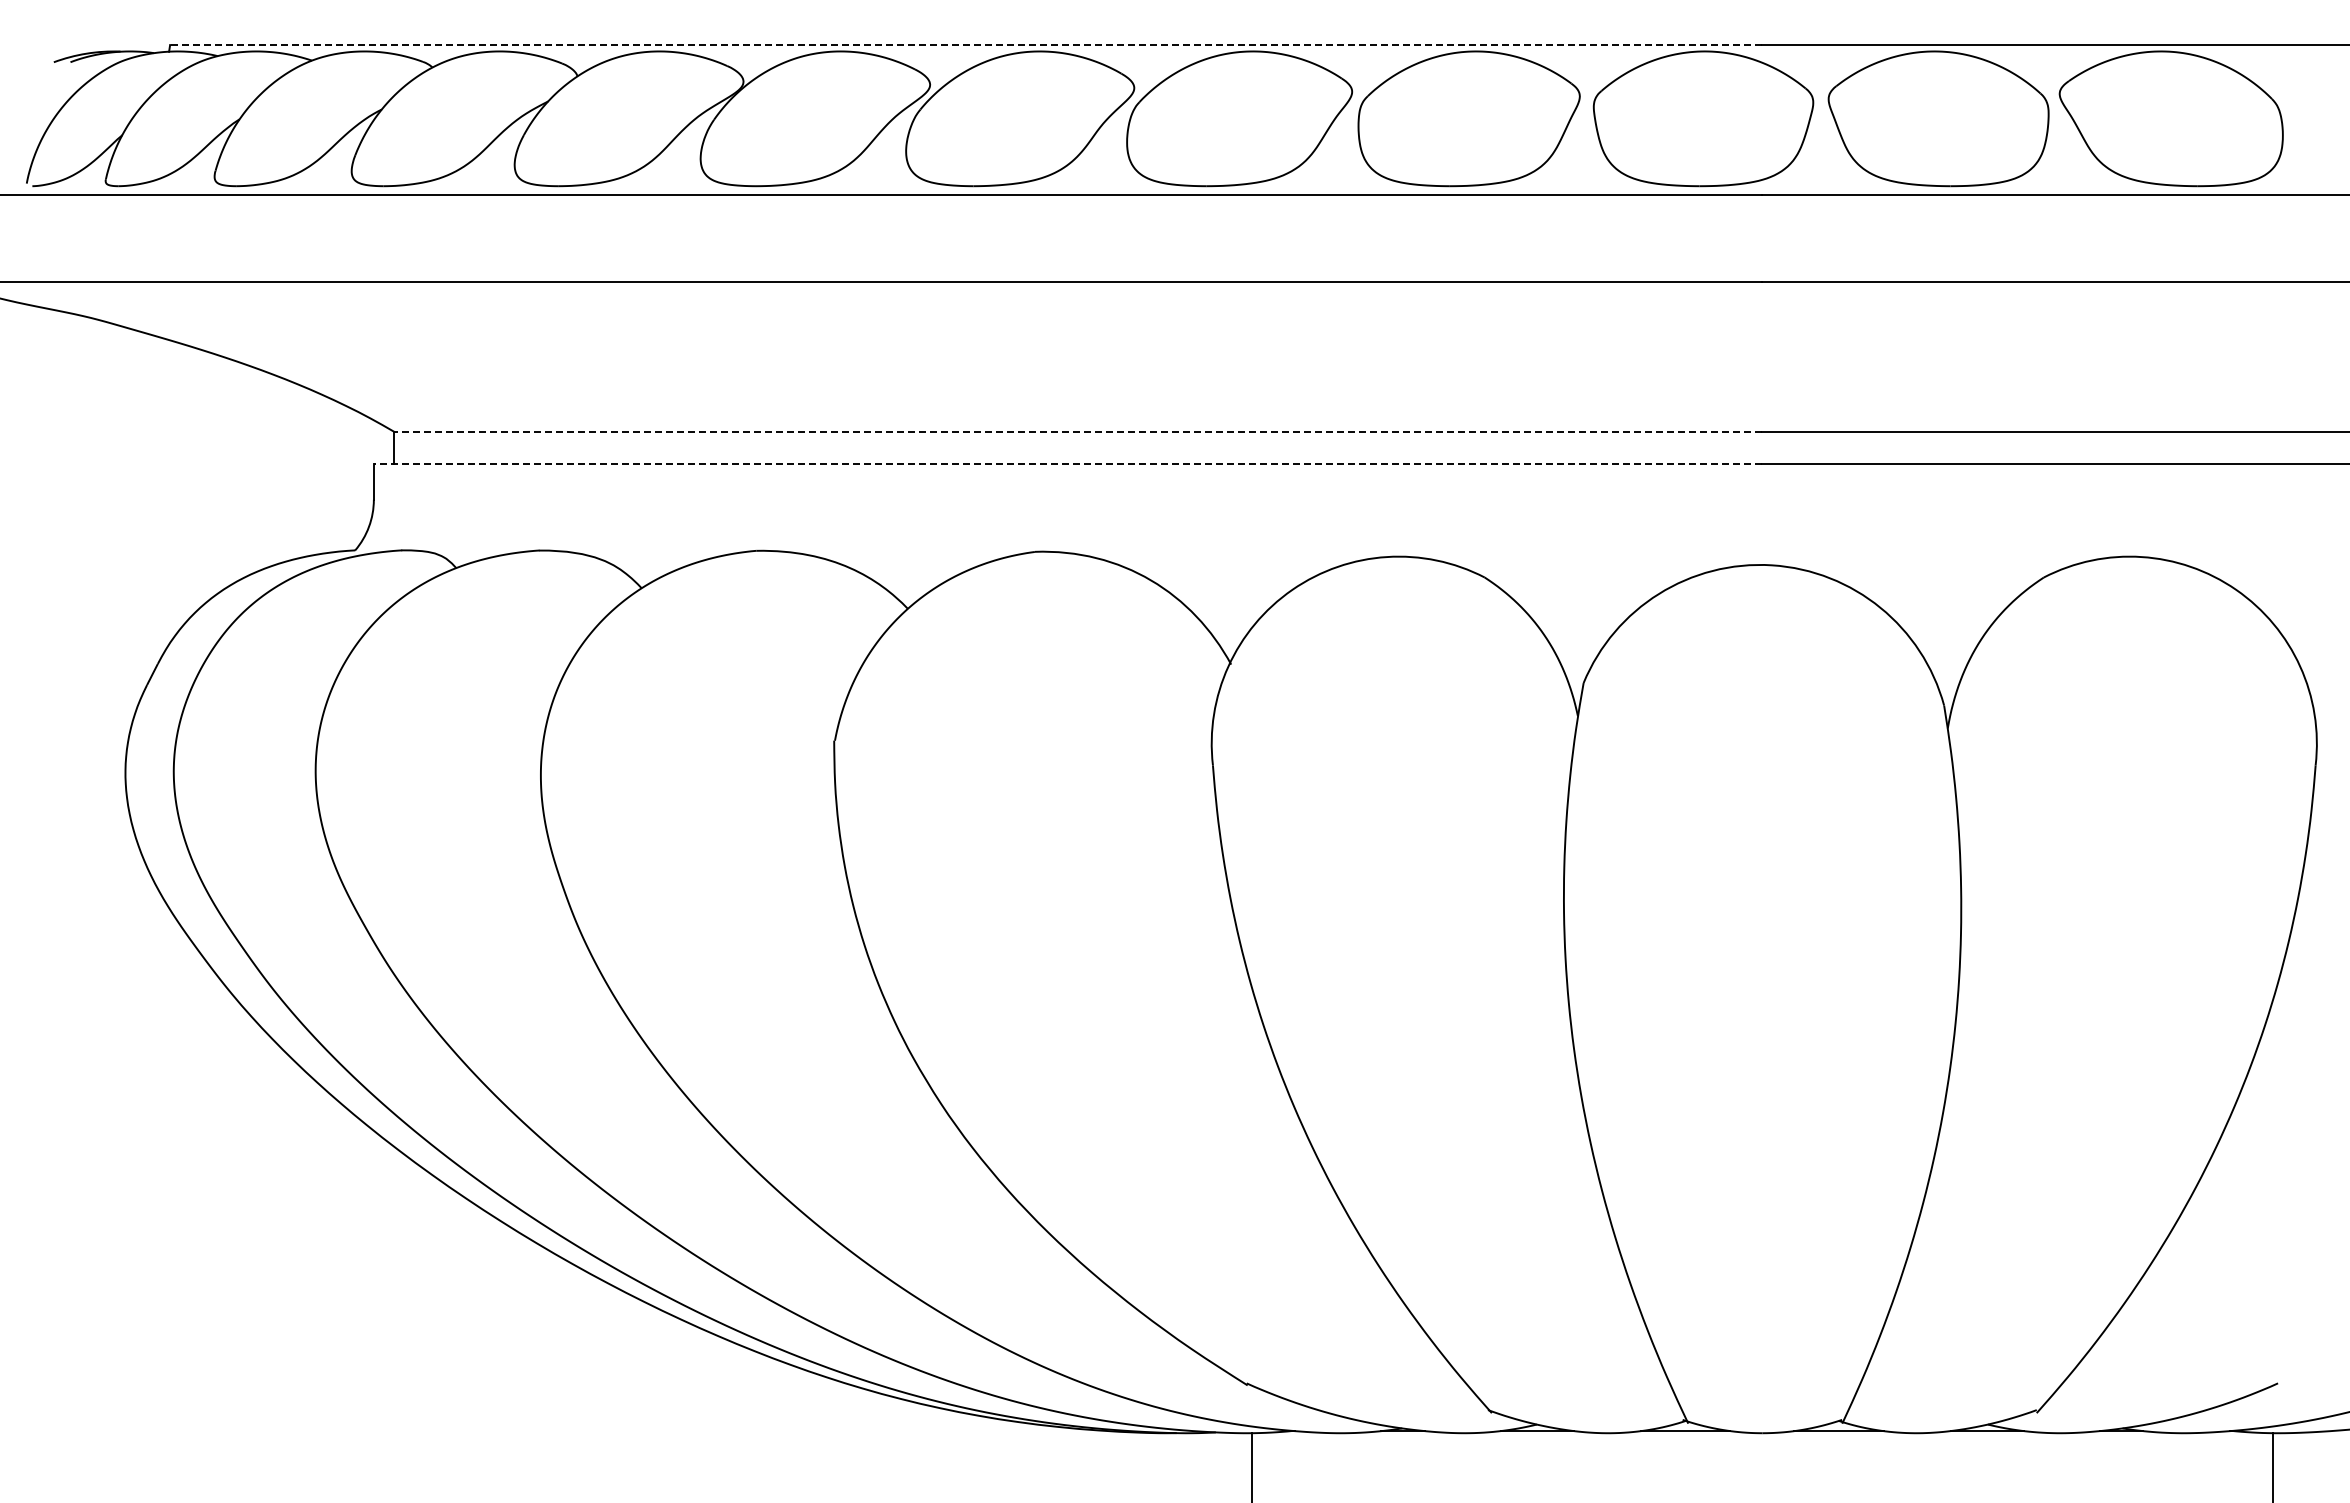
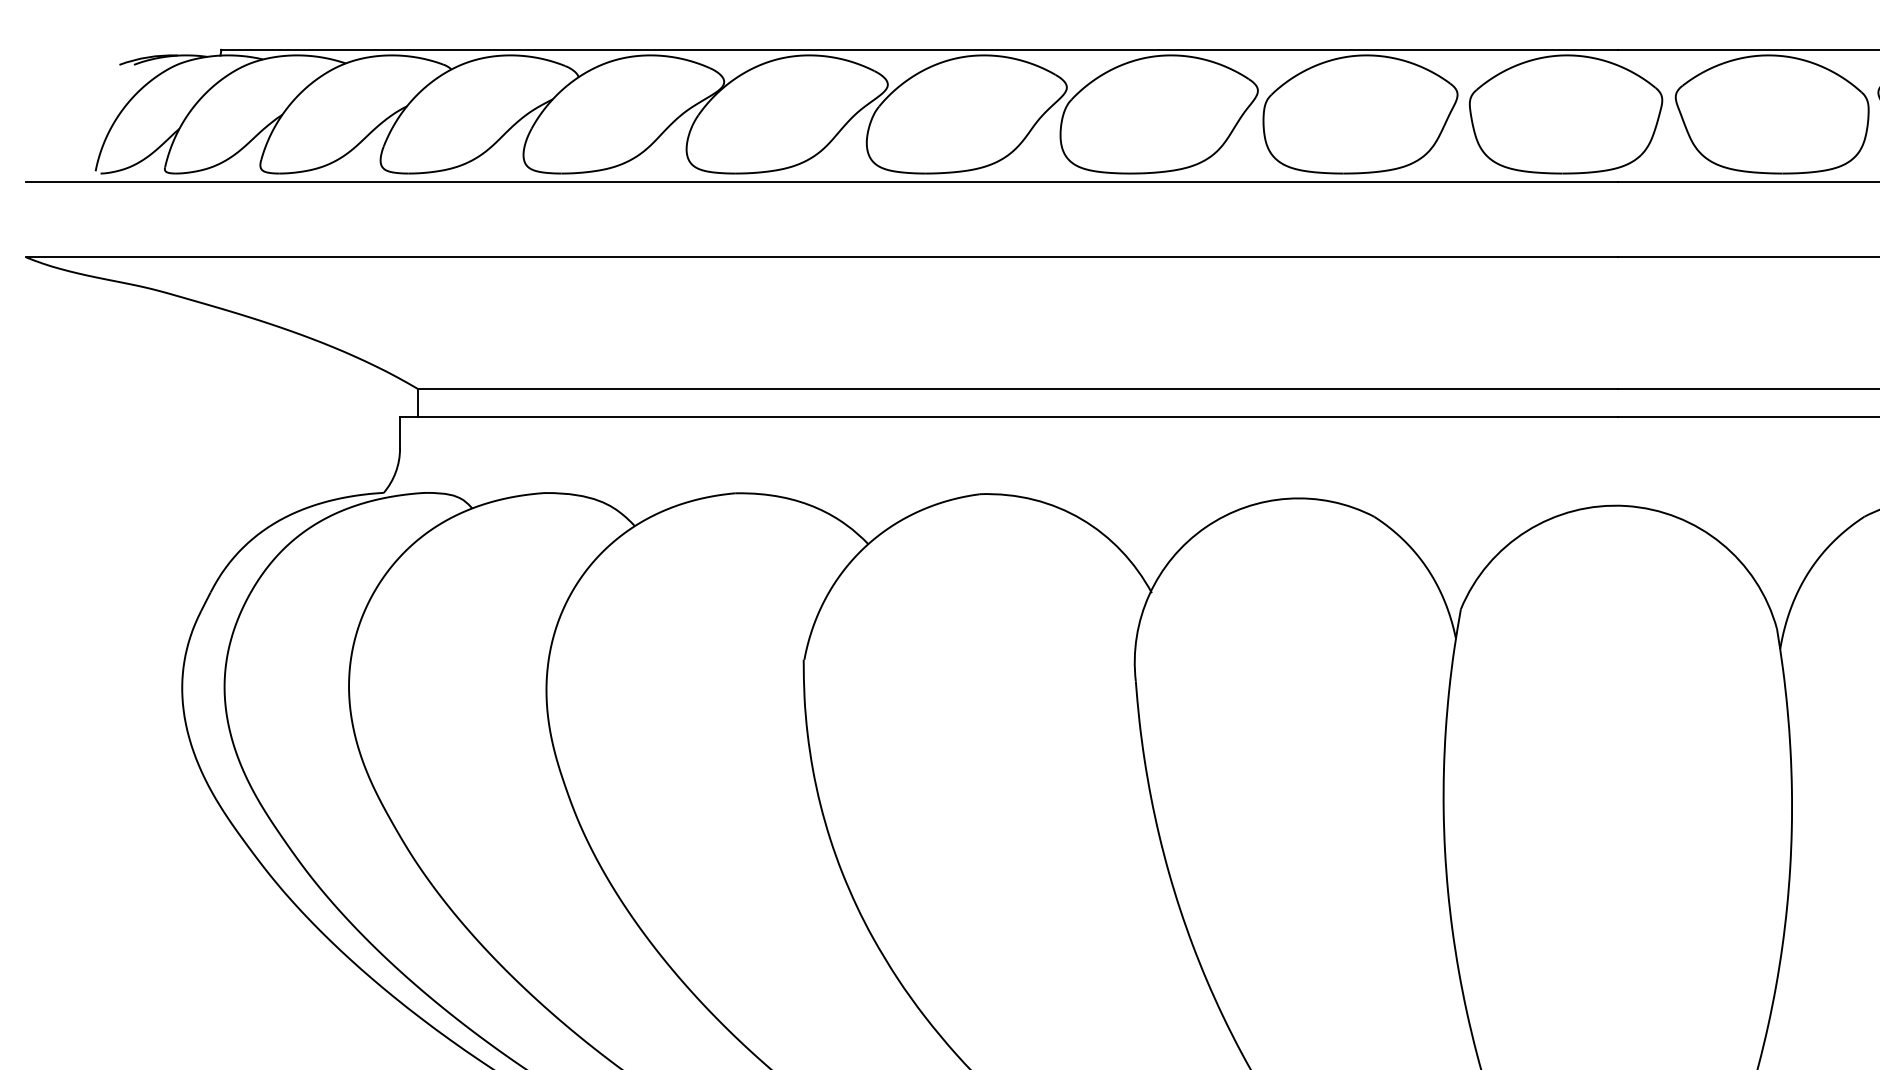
line: (965, 45) -> (918, 50), dashed -> solid
line: (1077, 431) -> (1017, 388), dashed -> solid
line: (1067, 463) -> (1008, 416), dashed -> solid

